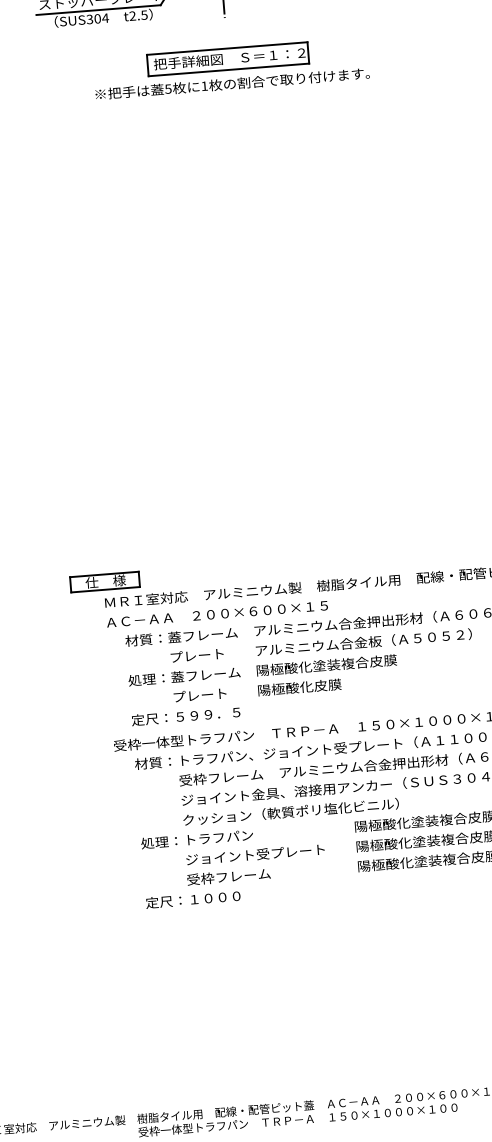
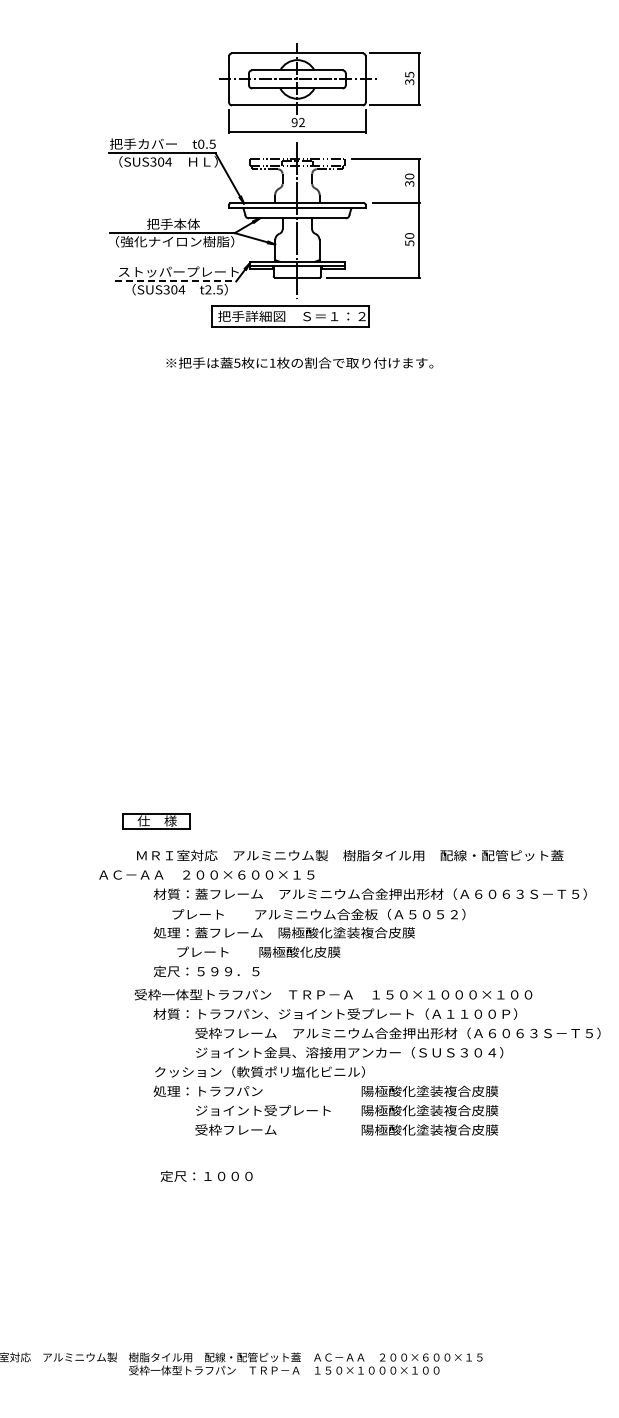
line: (99, 10) -> (176, 281), solid -> dashed
part: (228, 58) -> (290, 316), moved
part: (105, 582) -> (156, 821), moved
text: (217, 613) -> (206, 874), moved
text: (320, 645) -> (318, 914), moved
text: (257, 690) -> (258, 951), moved
text: (290, 811) -> (259, 1071), moved
text: (192, 898) -> (206, 1175), moved

